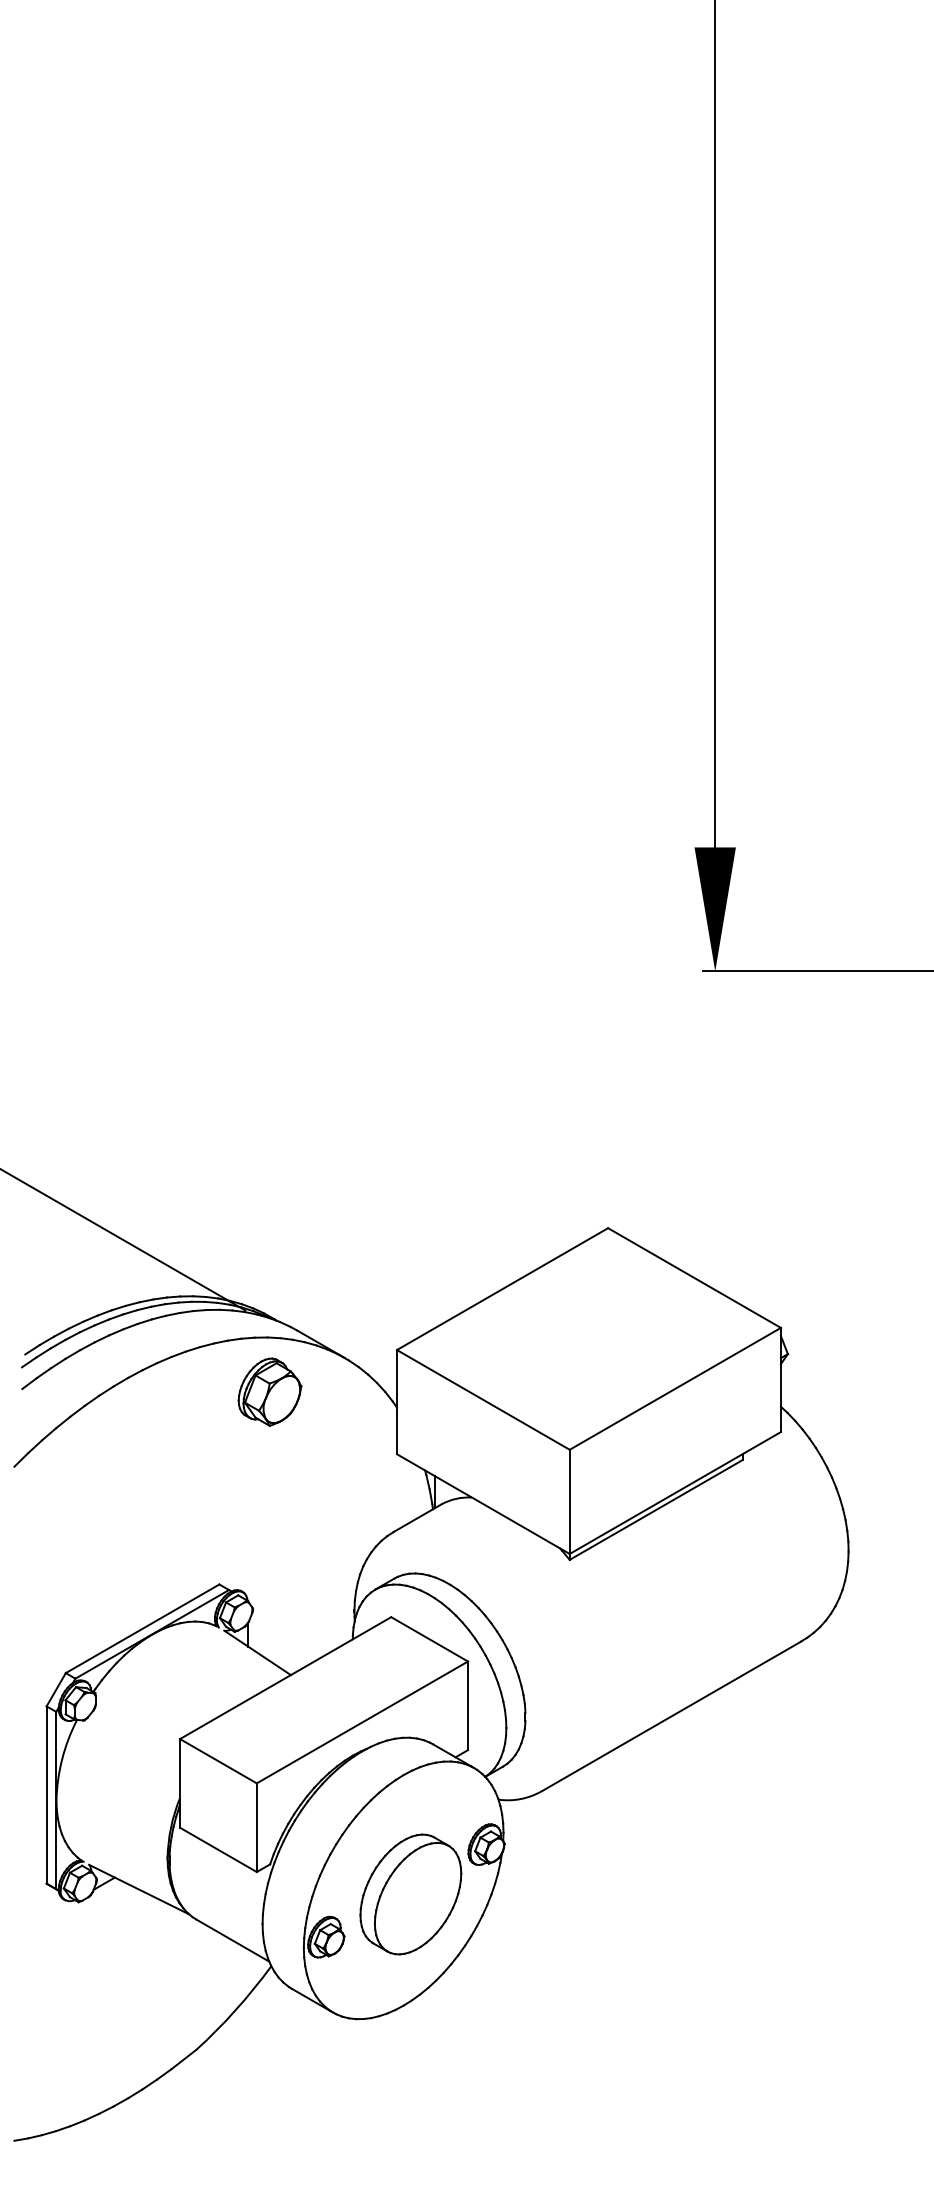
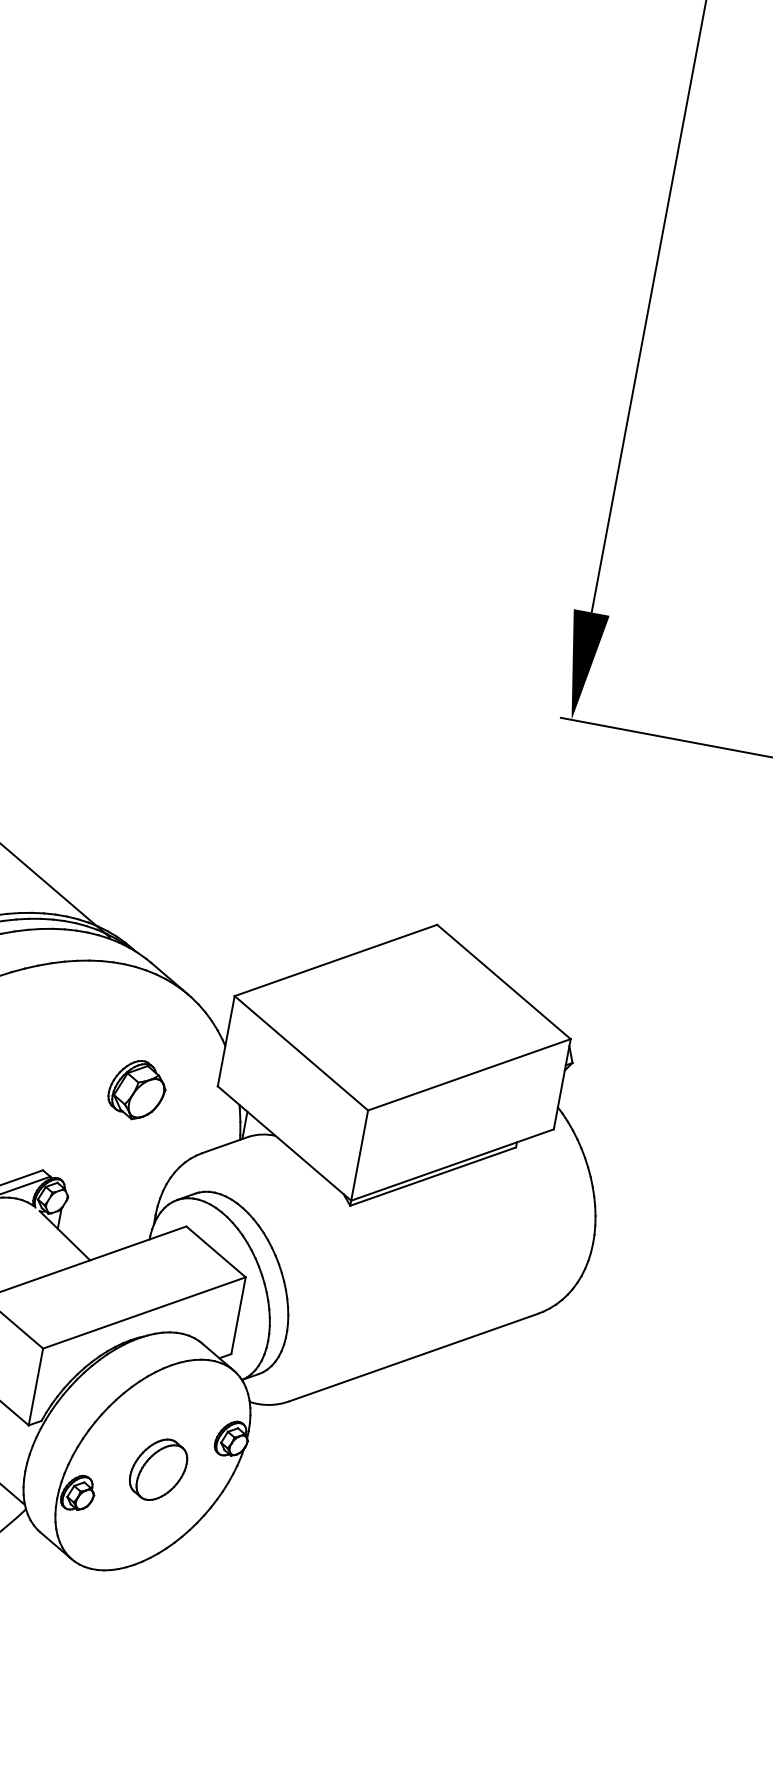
part: (269, 1391) -> (137, 1089), moved
part: (410, 1894) -> (158, 1469), size x0.6

